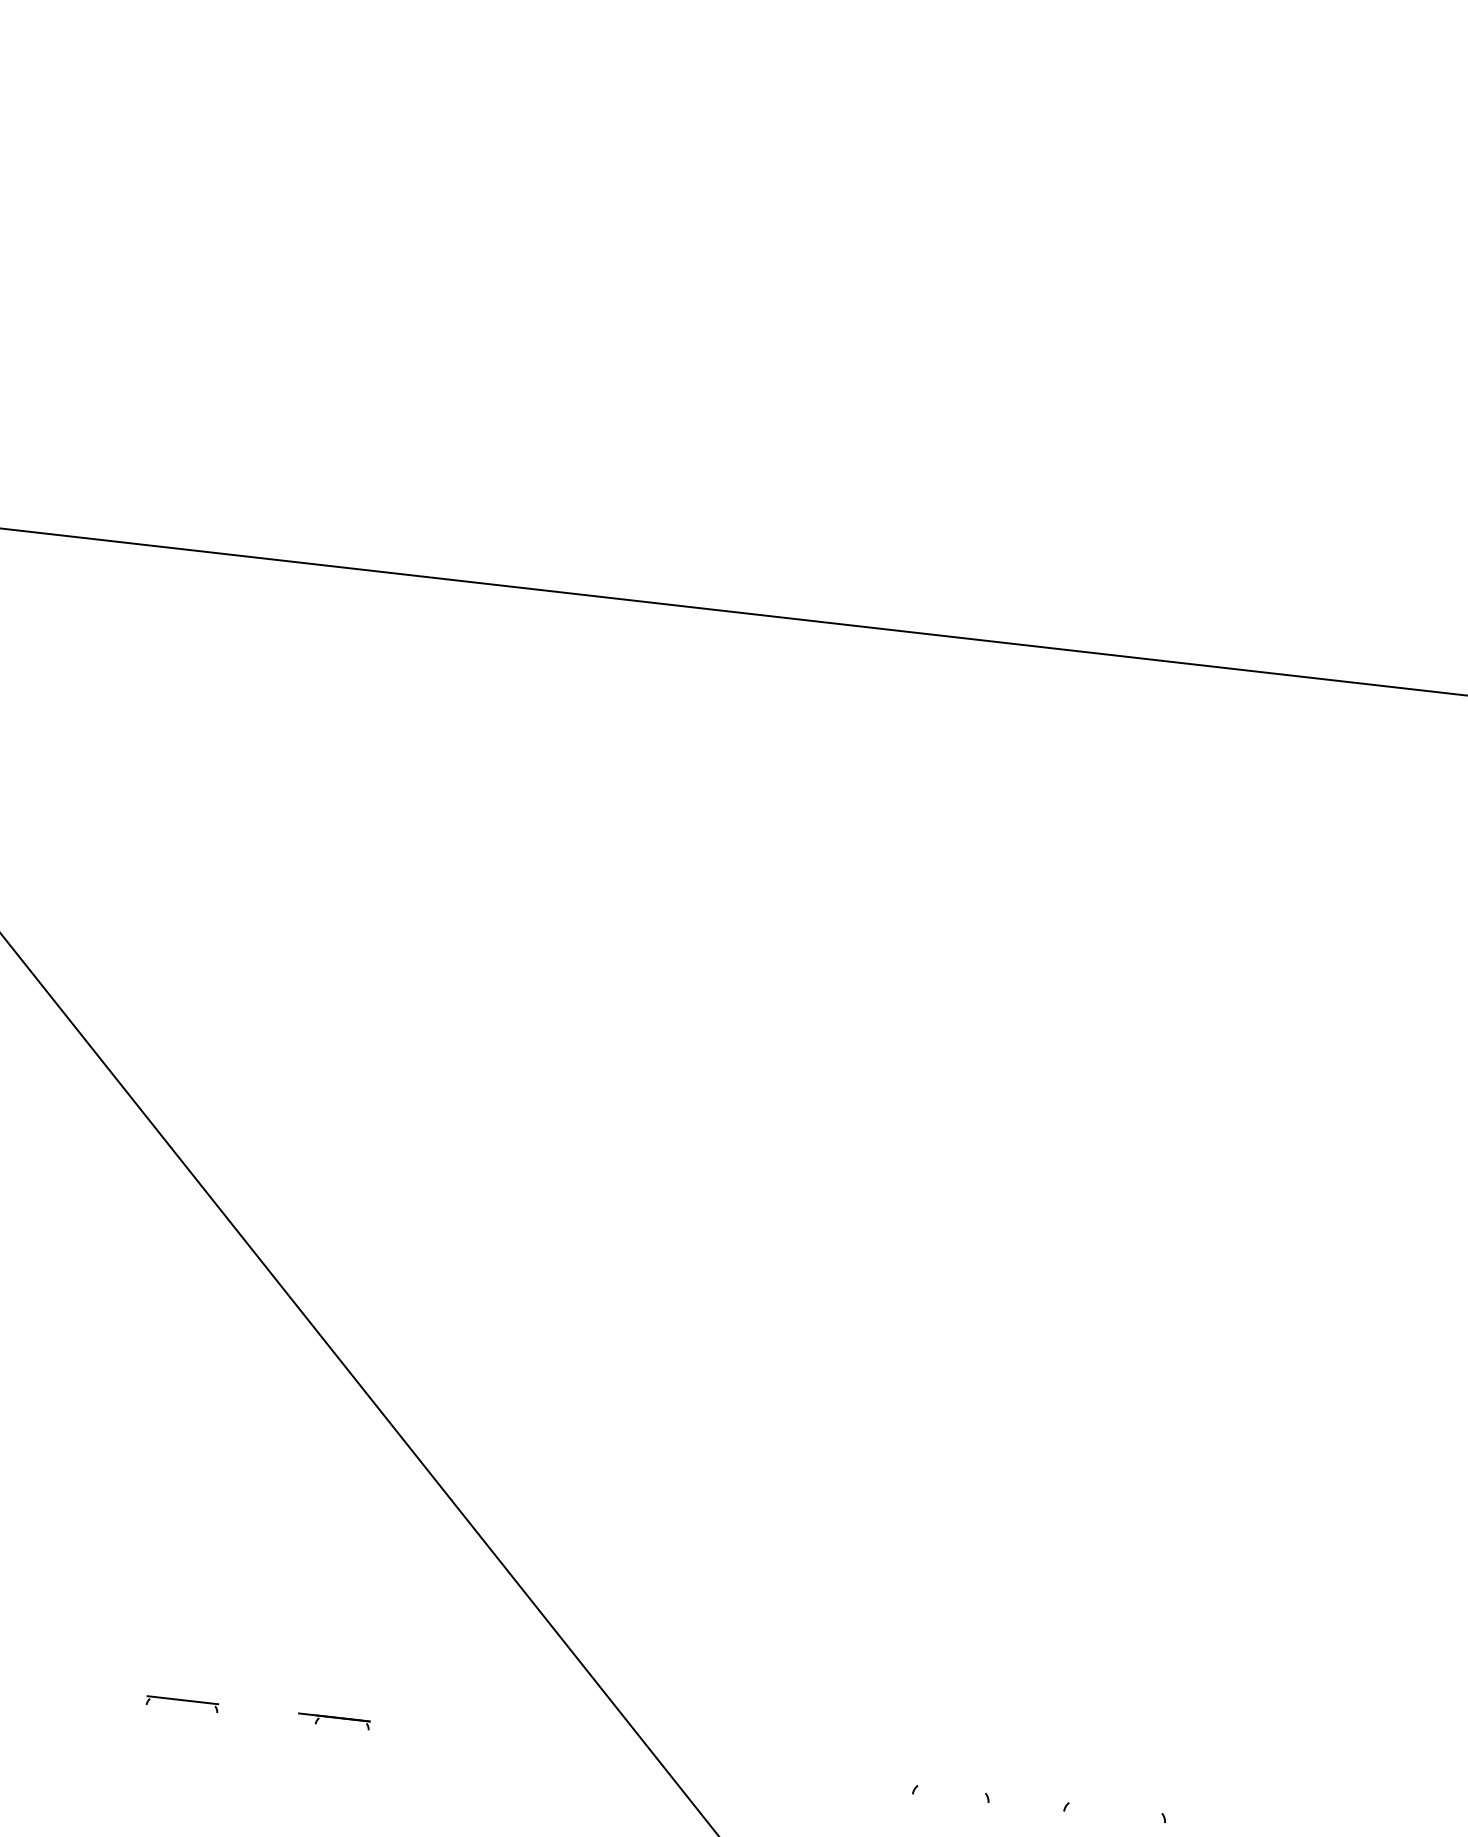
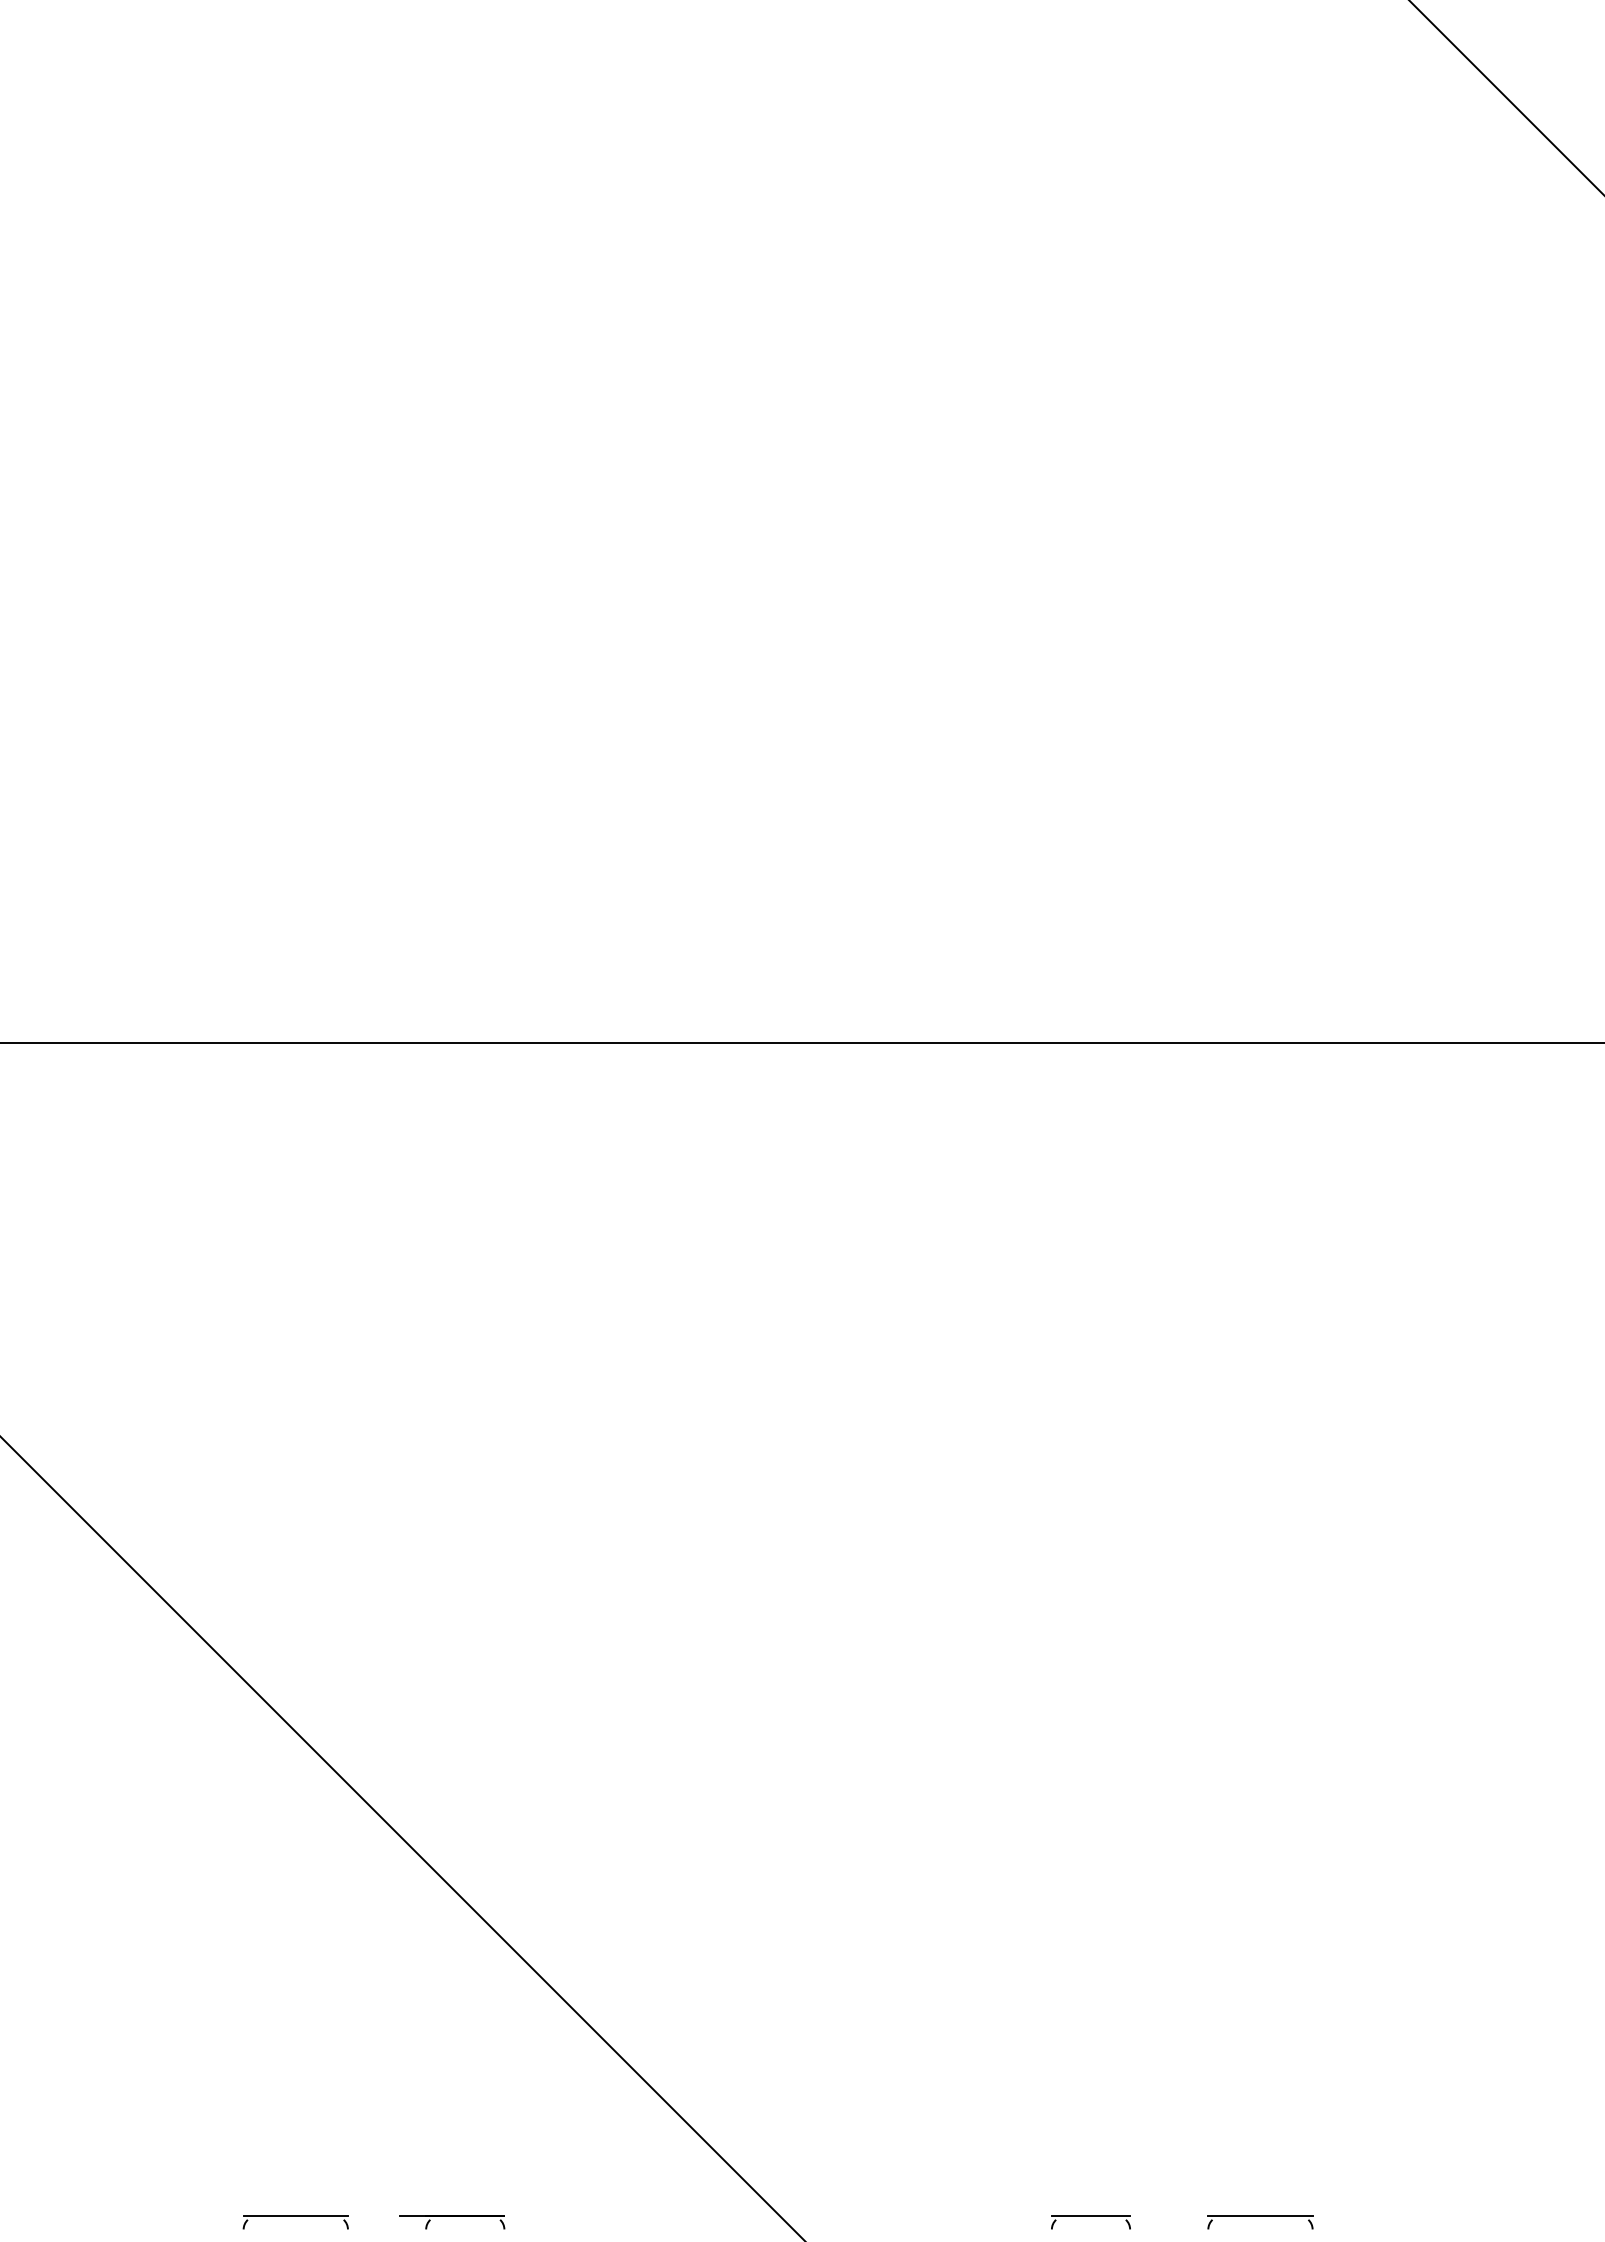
part: (182, 1704) -> (295, 2222), size x1.43
part: (334, 1721) -> (452, 2222), size x1.43
line: (951, 1786) -> (1090, 2216), added
line: (1115, 1804) -> (1260, 2216), added

